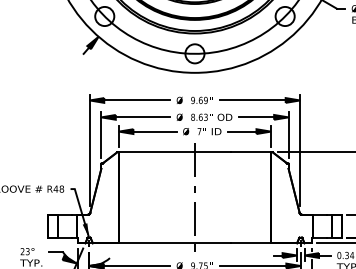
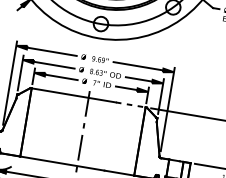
line: (251, 152) -> (131, 105), solid -> dashed

